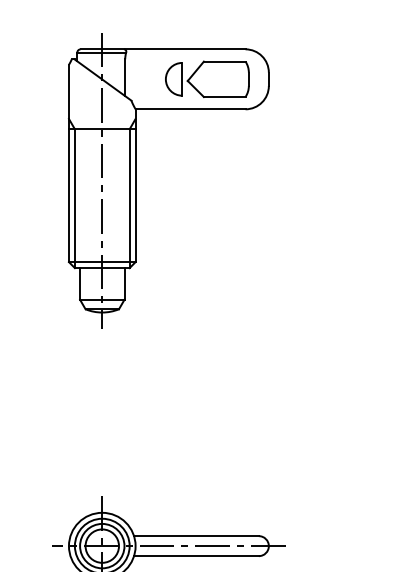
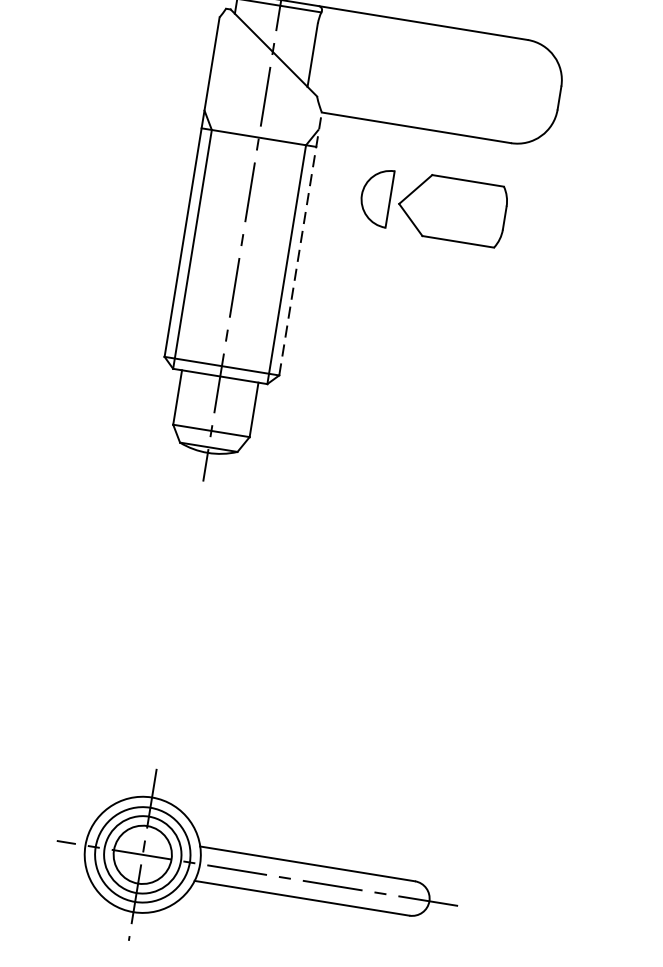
part: (207, 78) -> (433, 205), moved
line: (135, 185) -> (300, 243), solid -> dashed

